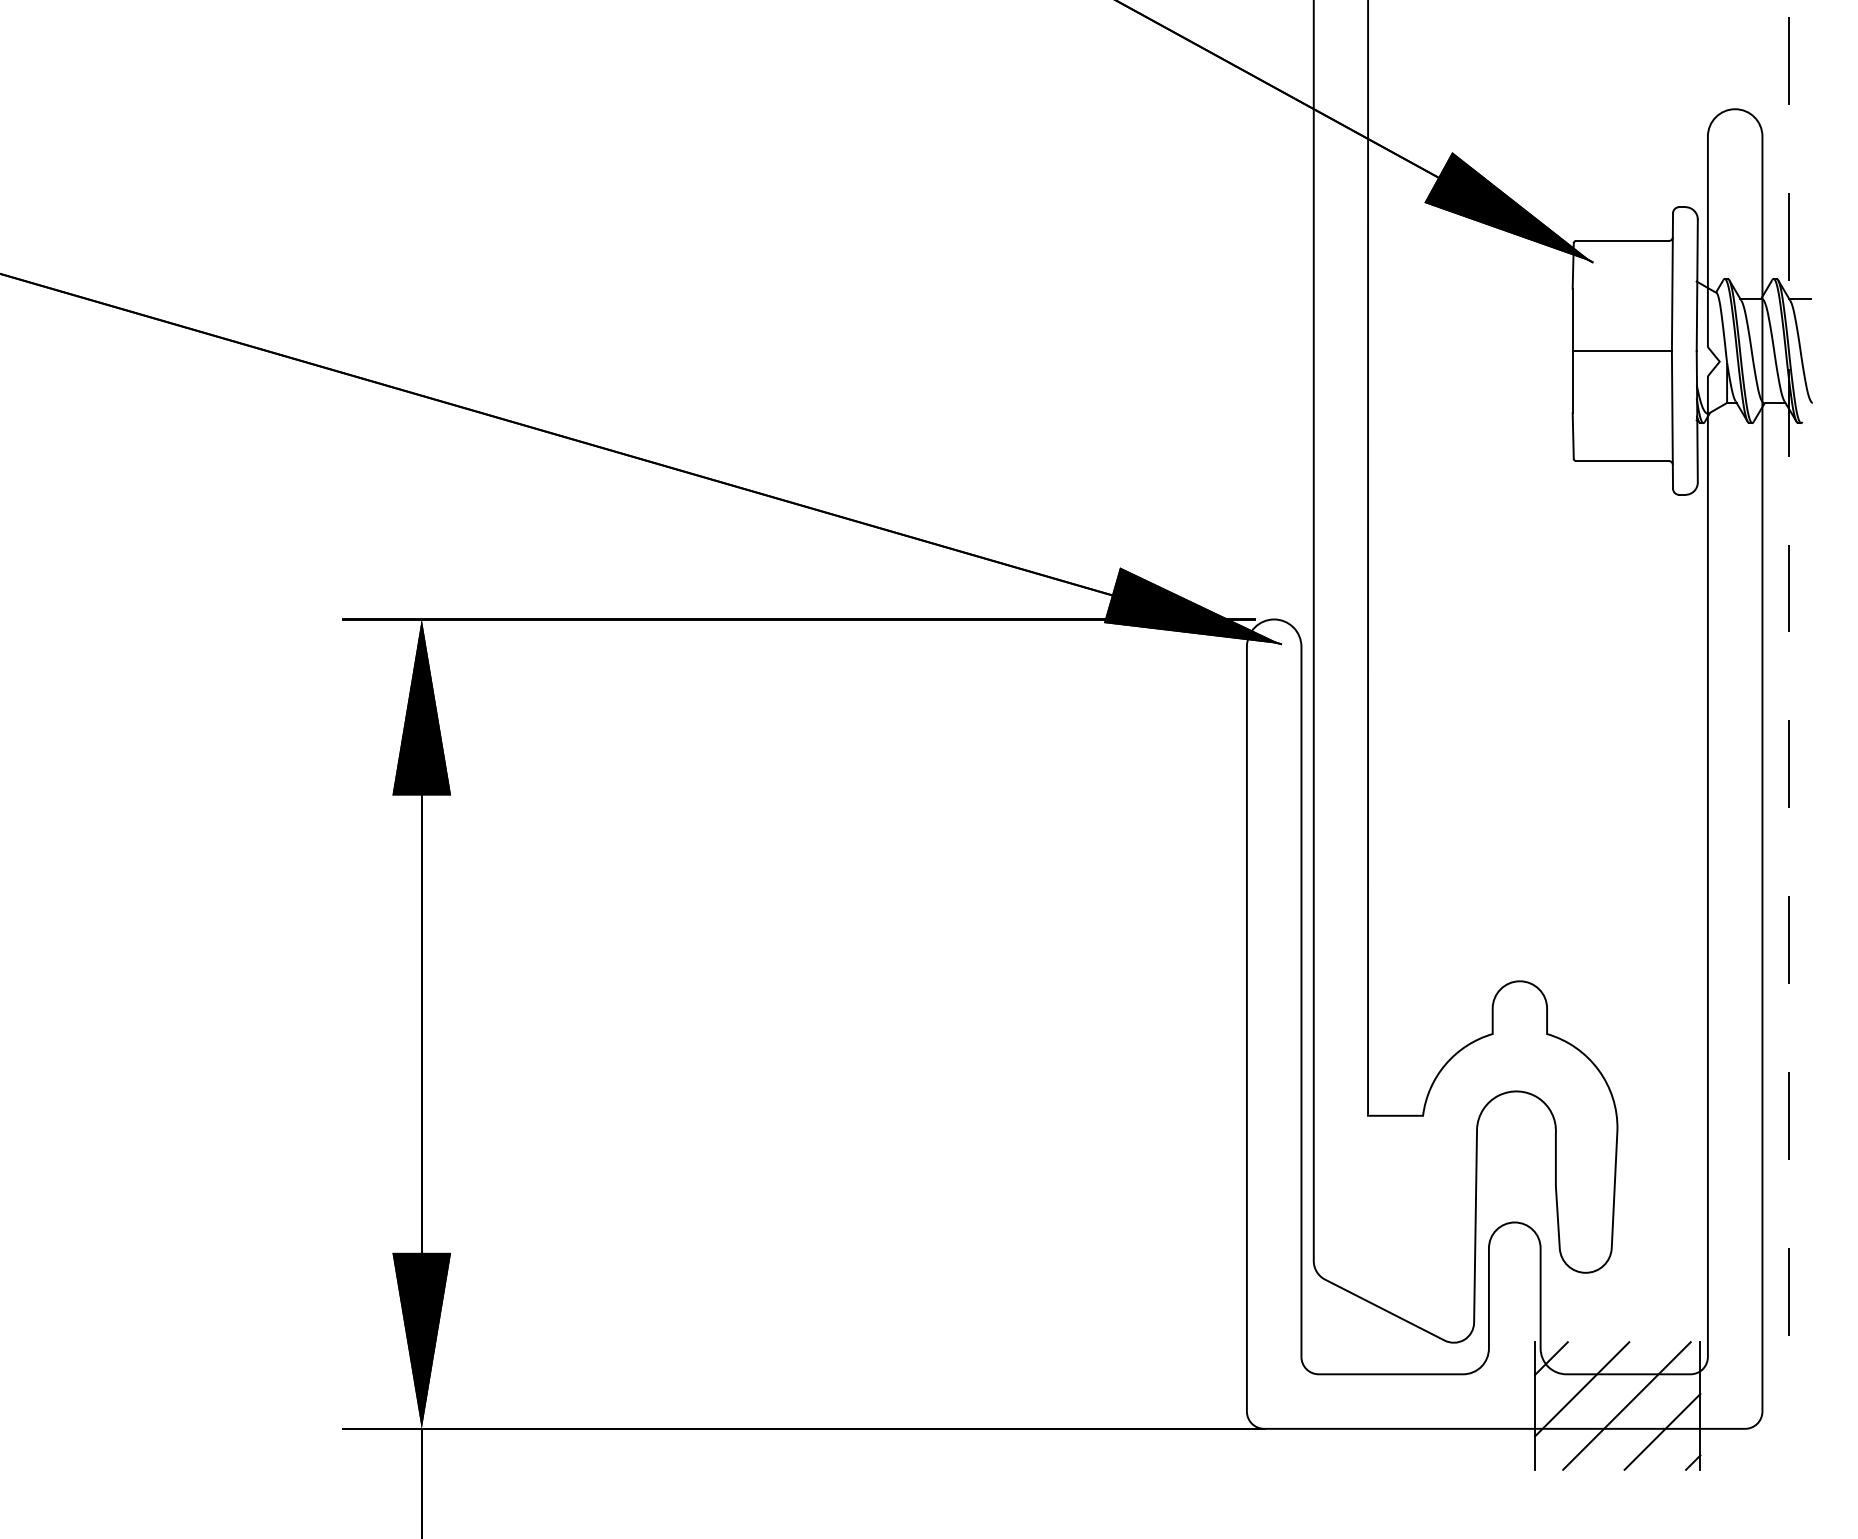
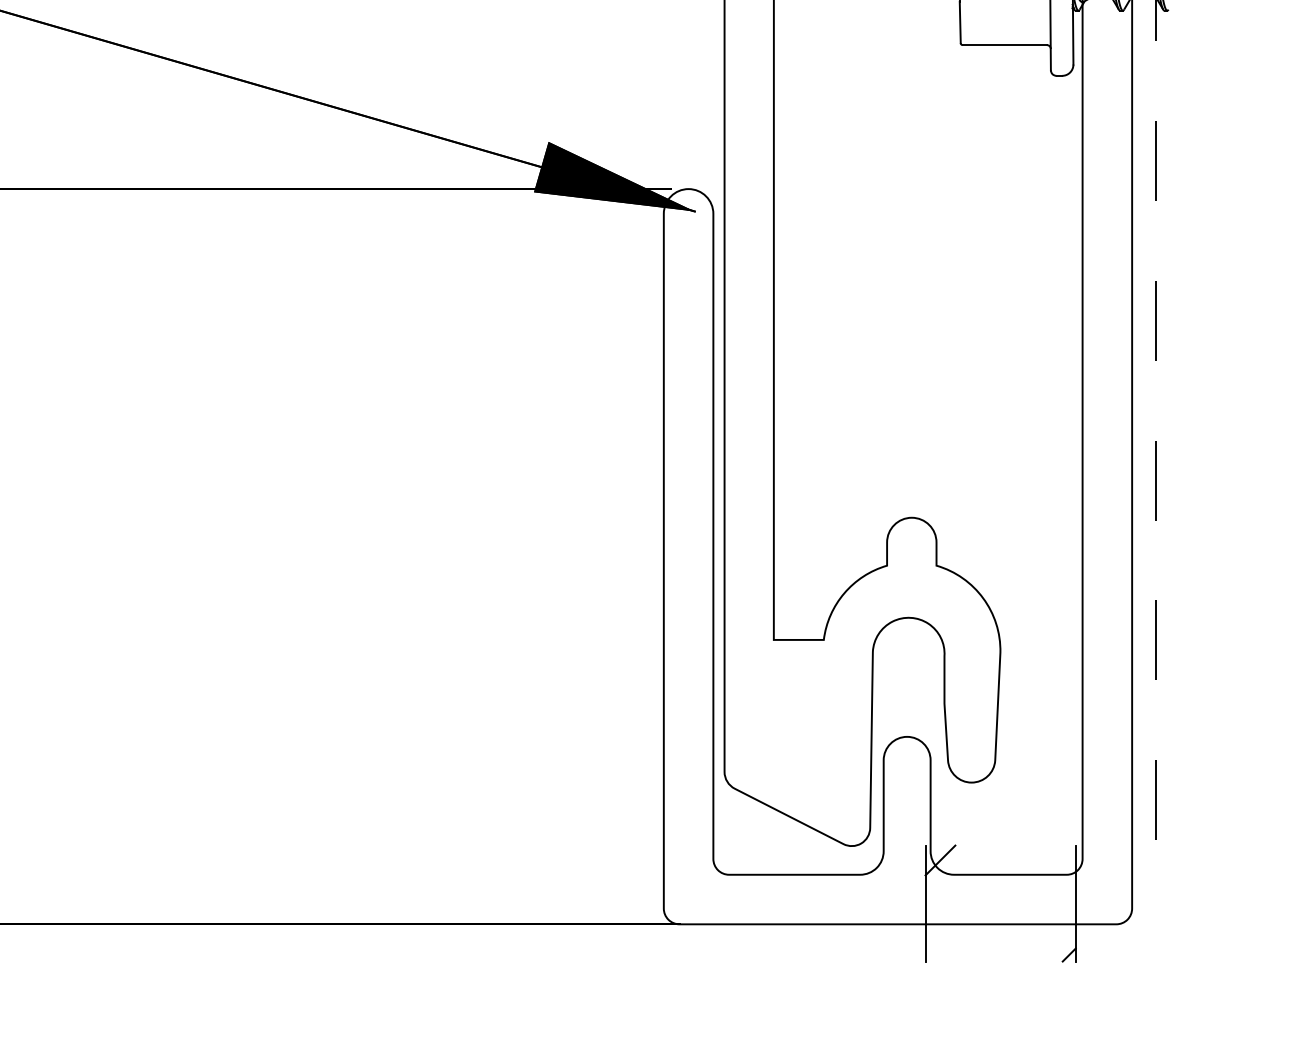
line: (1582, 1389) -> (968, 888), removed
line: (1626, 1405) -> (1008, 903), removed
line: (1662, 1431) -> (1041, 926), removed

